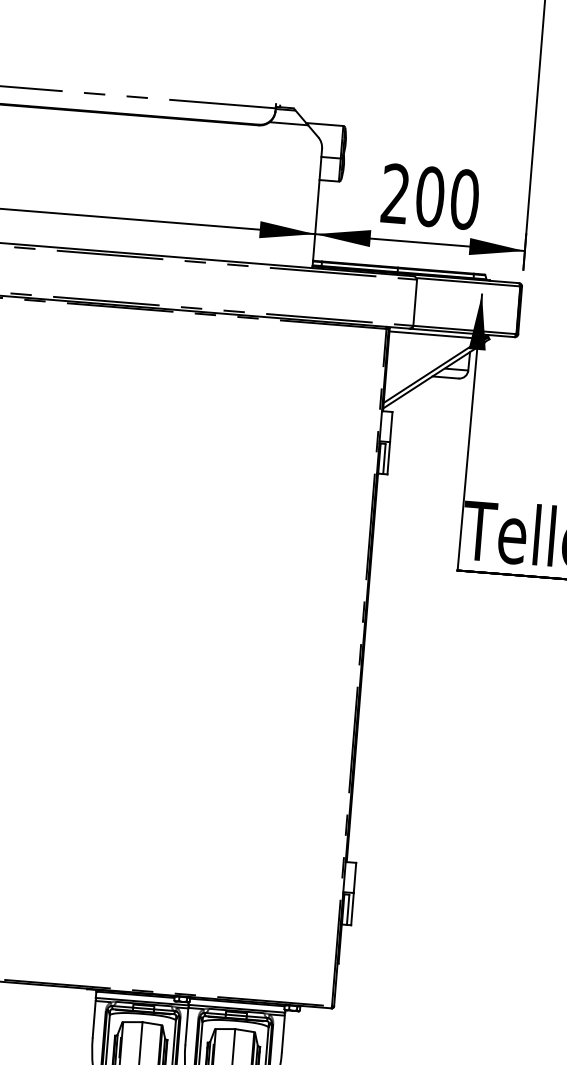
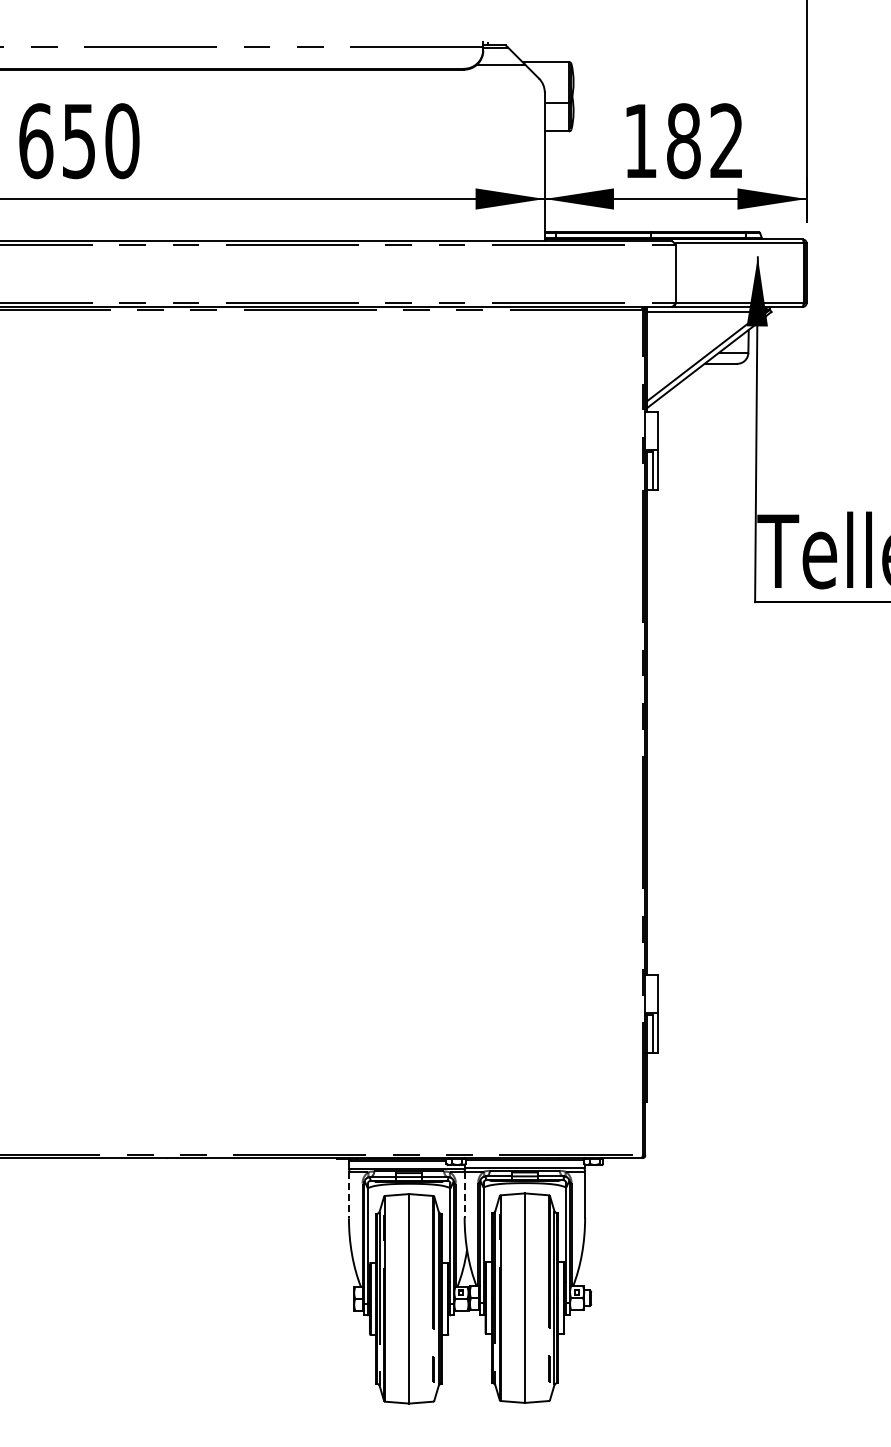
text: (430, 197) -> (684, 141), 200 -> 182
line: (93, 1019) -> (348, 1195), solid -> dashed
line: (186, 1026) -> (464, 1194), solid -> dashed

